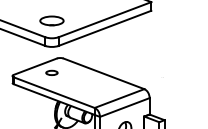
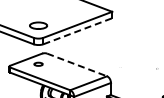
line: (104, 28) -> (77, 31), solid -> dashed
line: (104, 74) -> (77, 65), solid -> dashed

